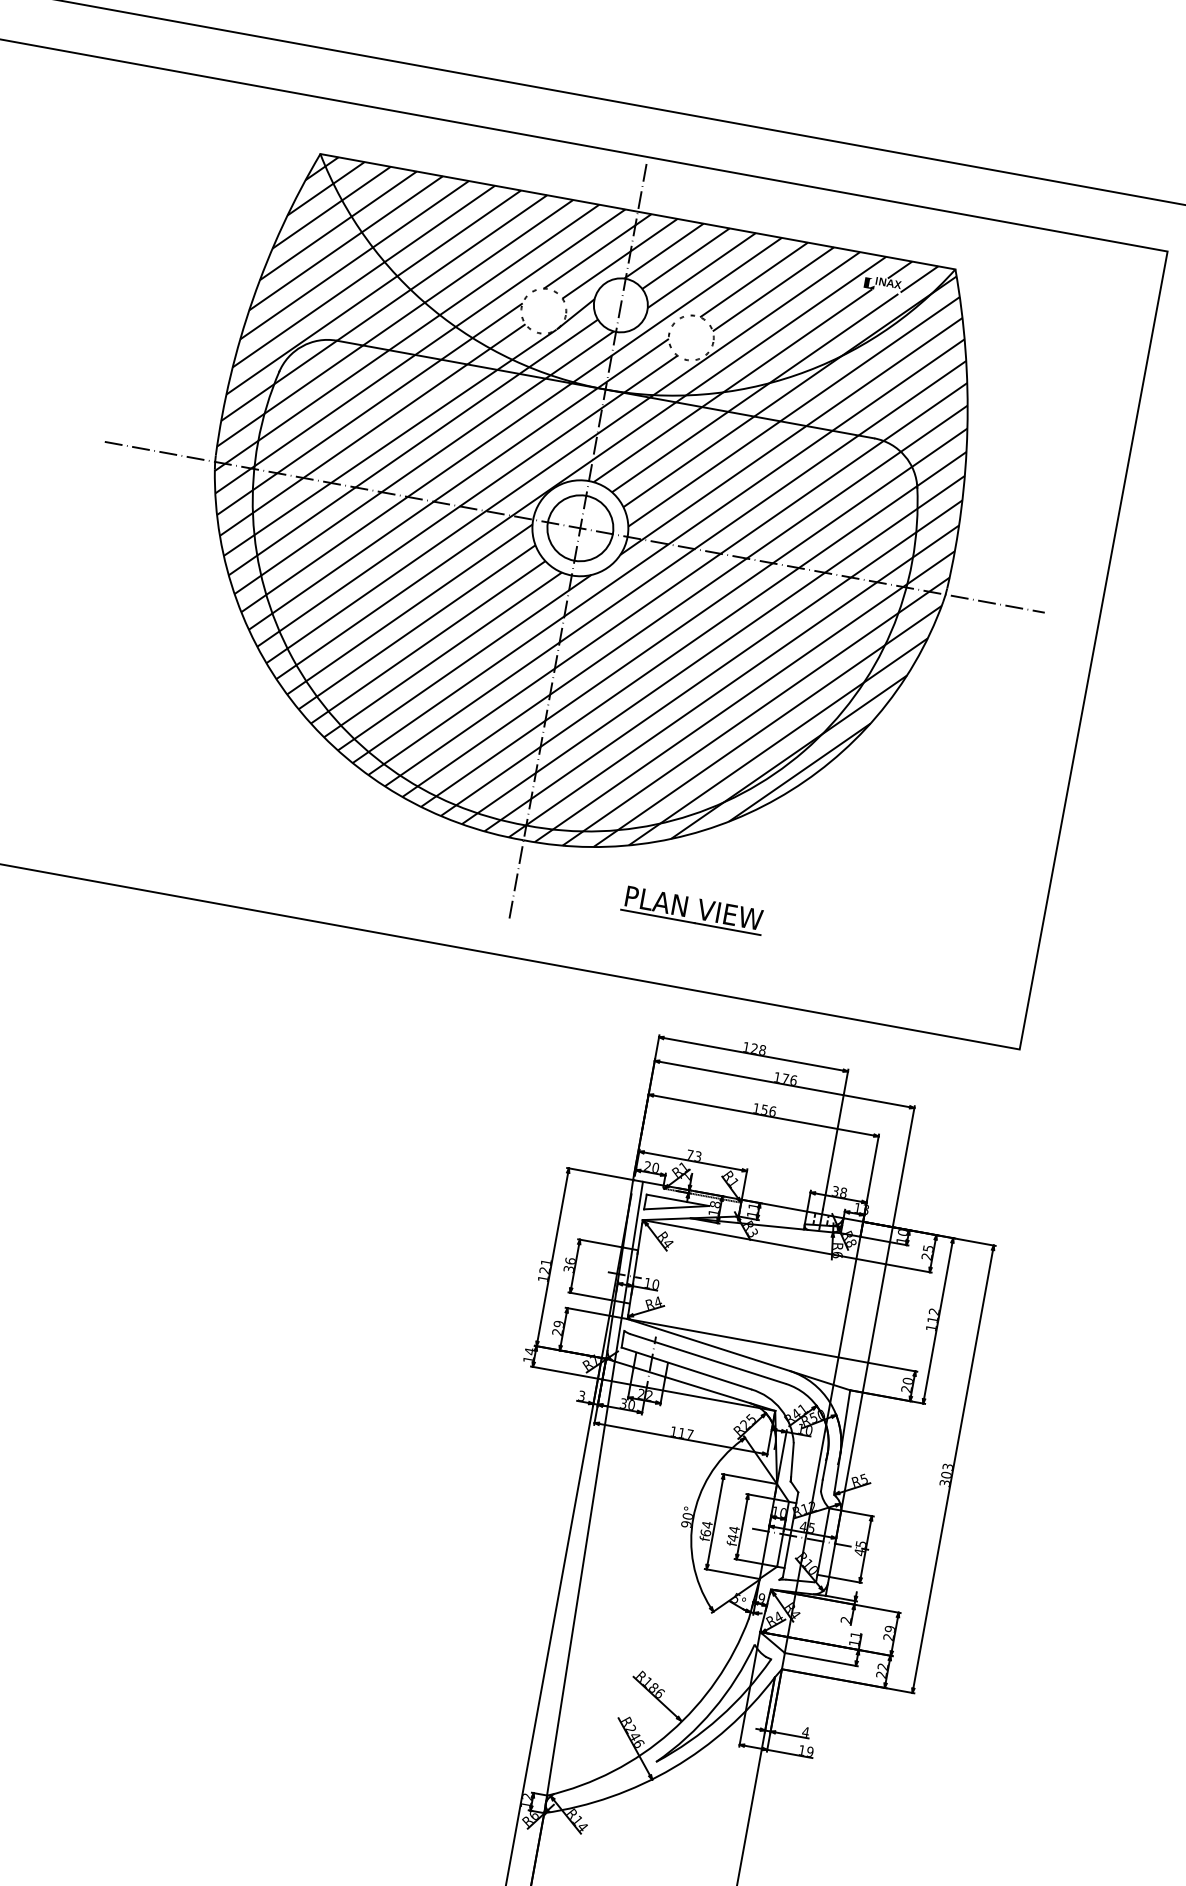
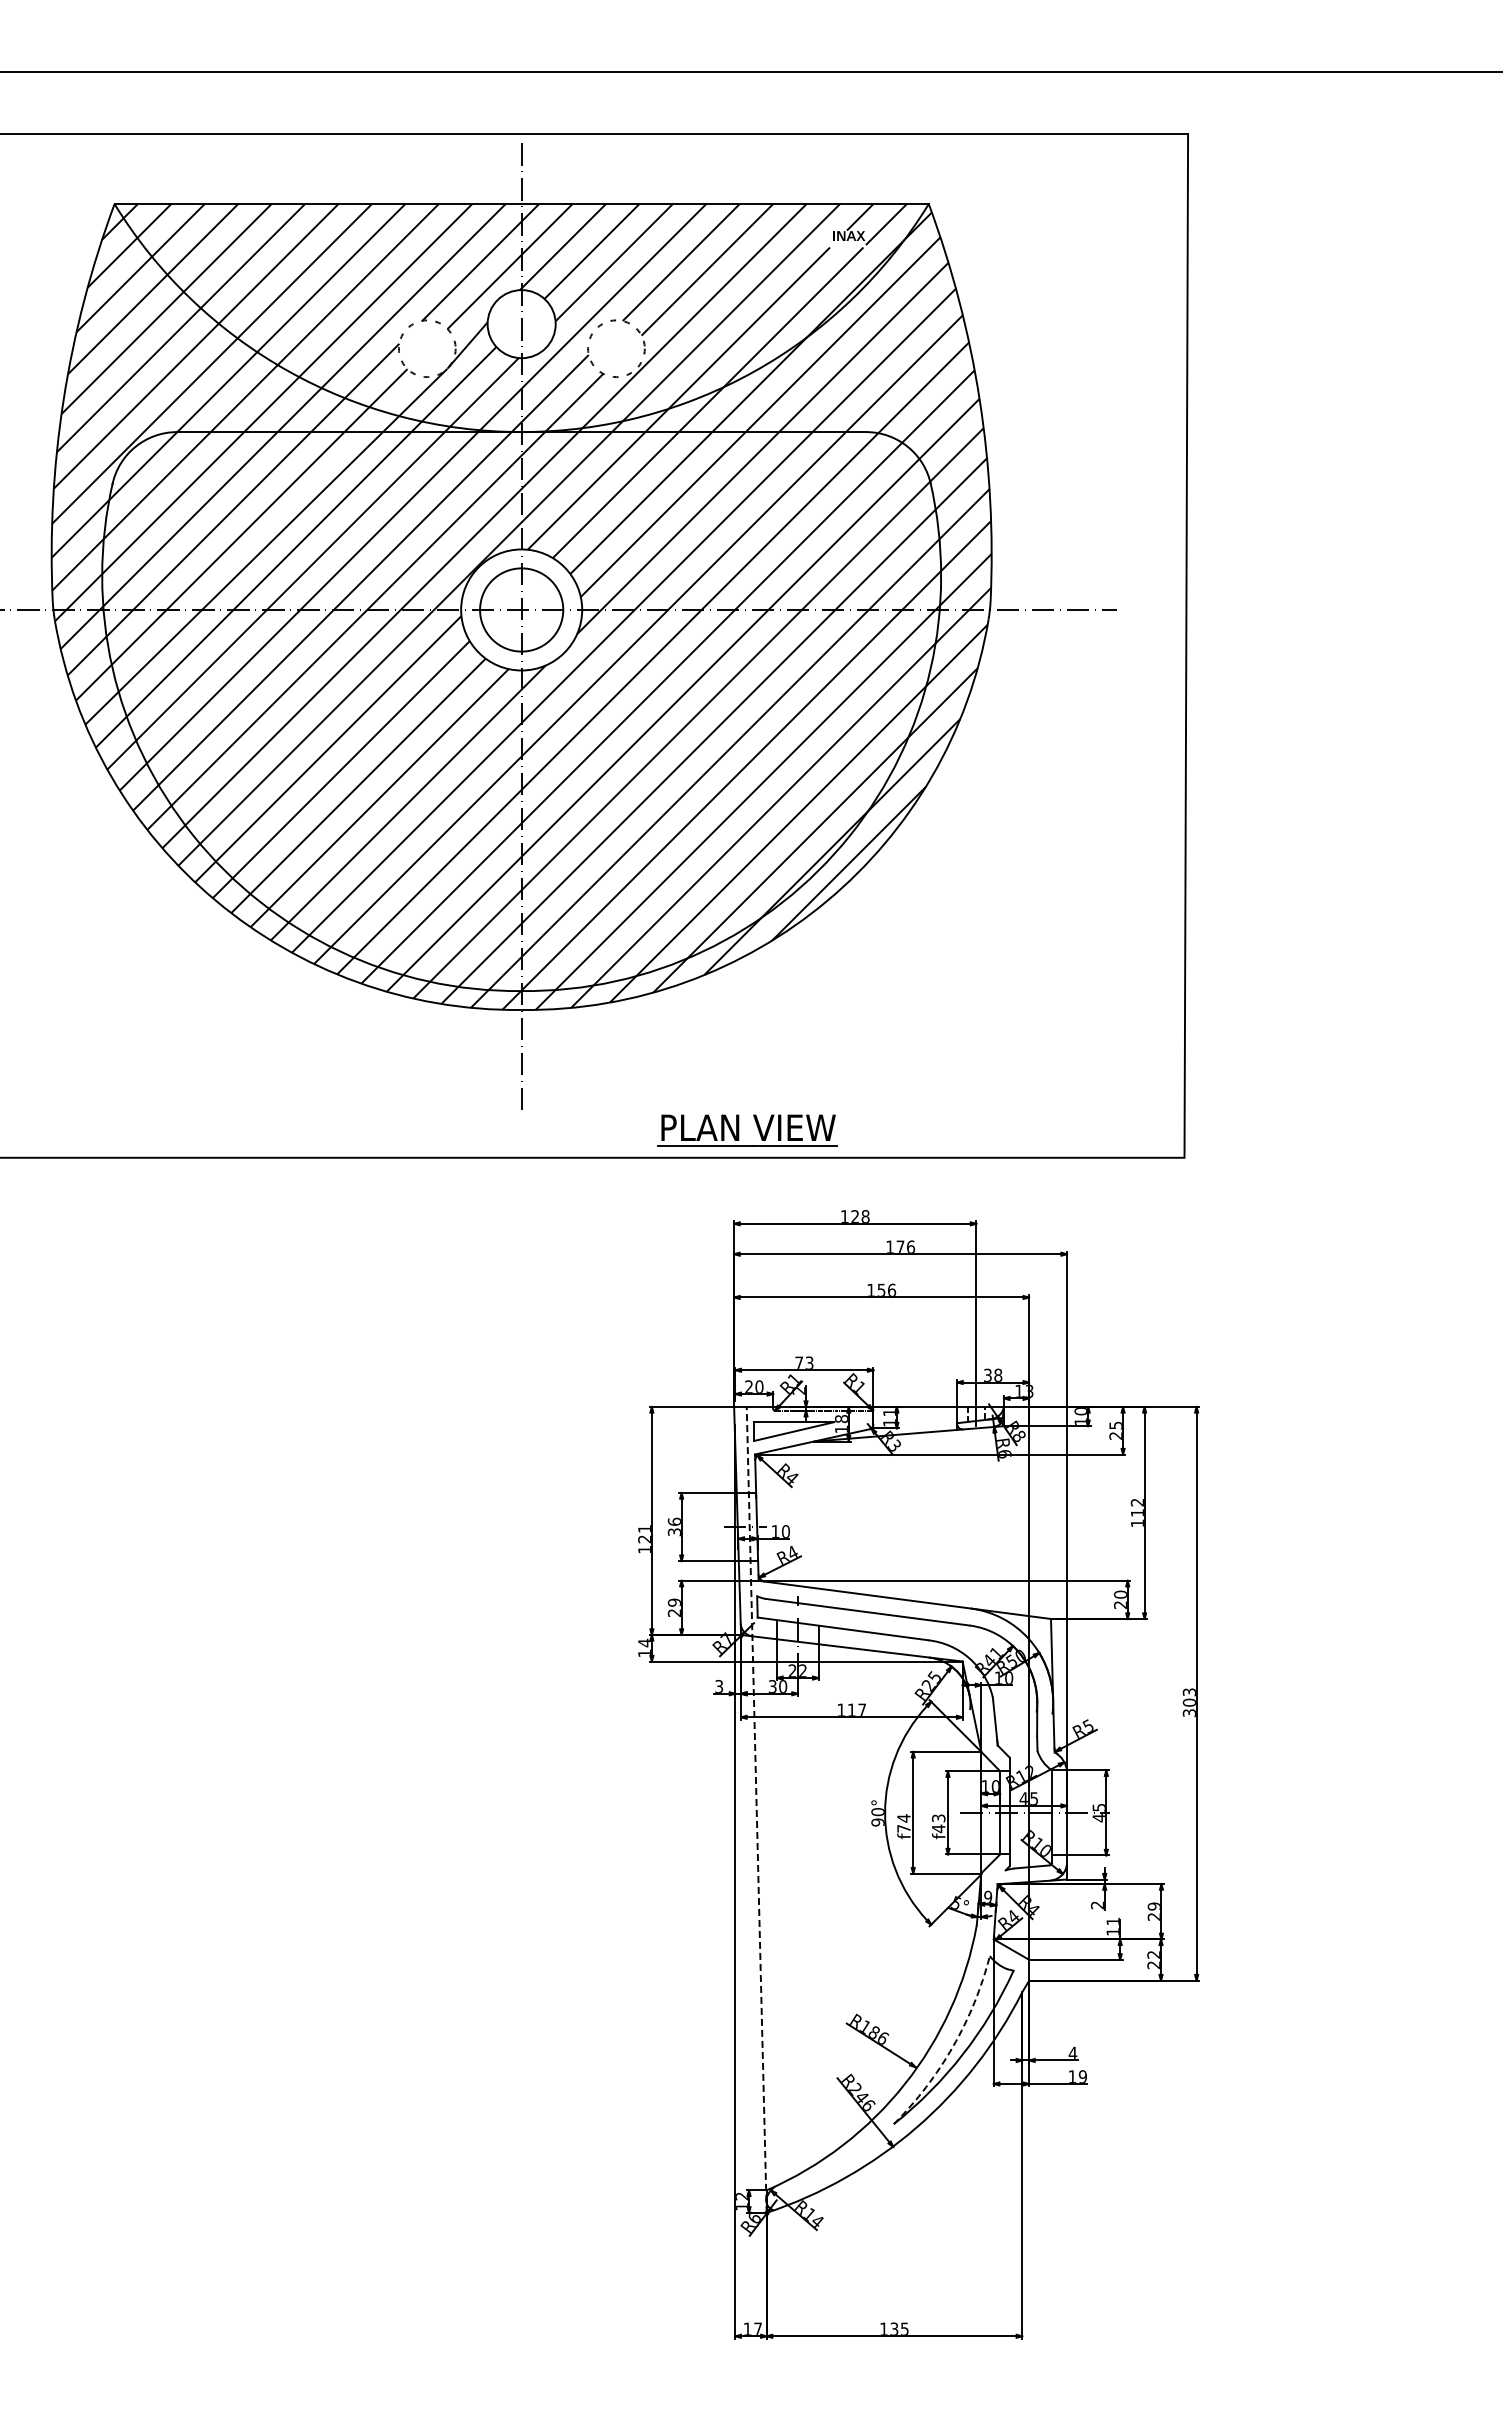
fill: (869, 283) -> (825, 240), removed
part: (686, 908) -> (739, 1130), moved
line: (593, 1497) -> (756, 1809), solid -> dashed
text: (734, 1529) -> (938, 1818), 44 -> 43
text: (705, 1532) -> (903, 1828), 64 -> 74
arc: (713, 1709) -> (953, 2046), solid -> dashed

